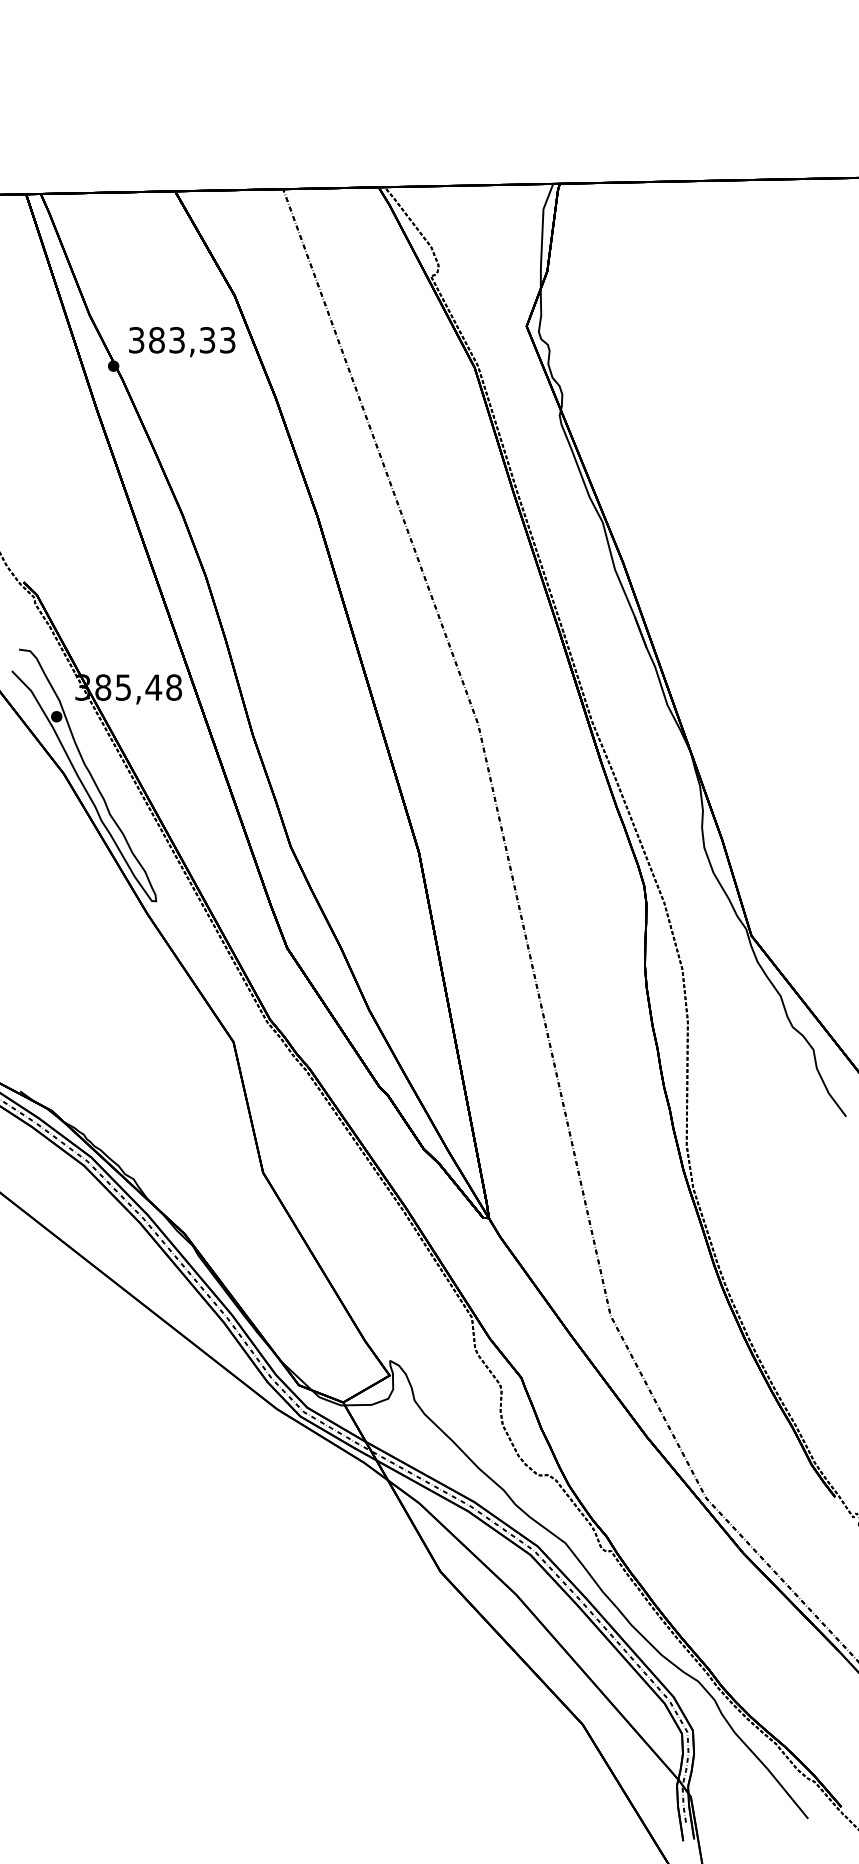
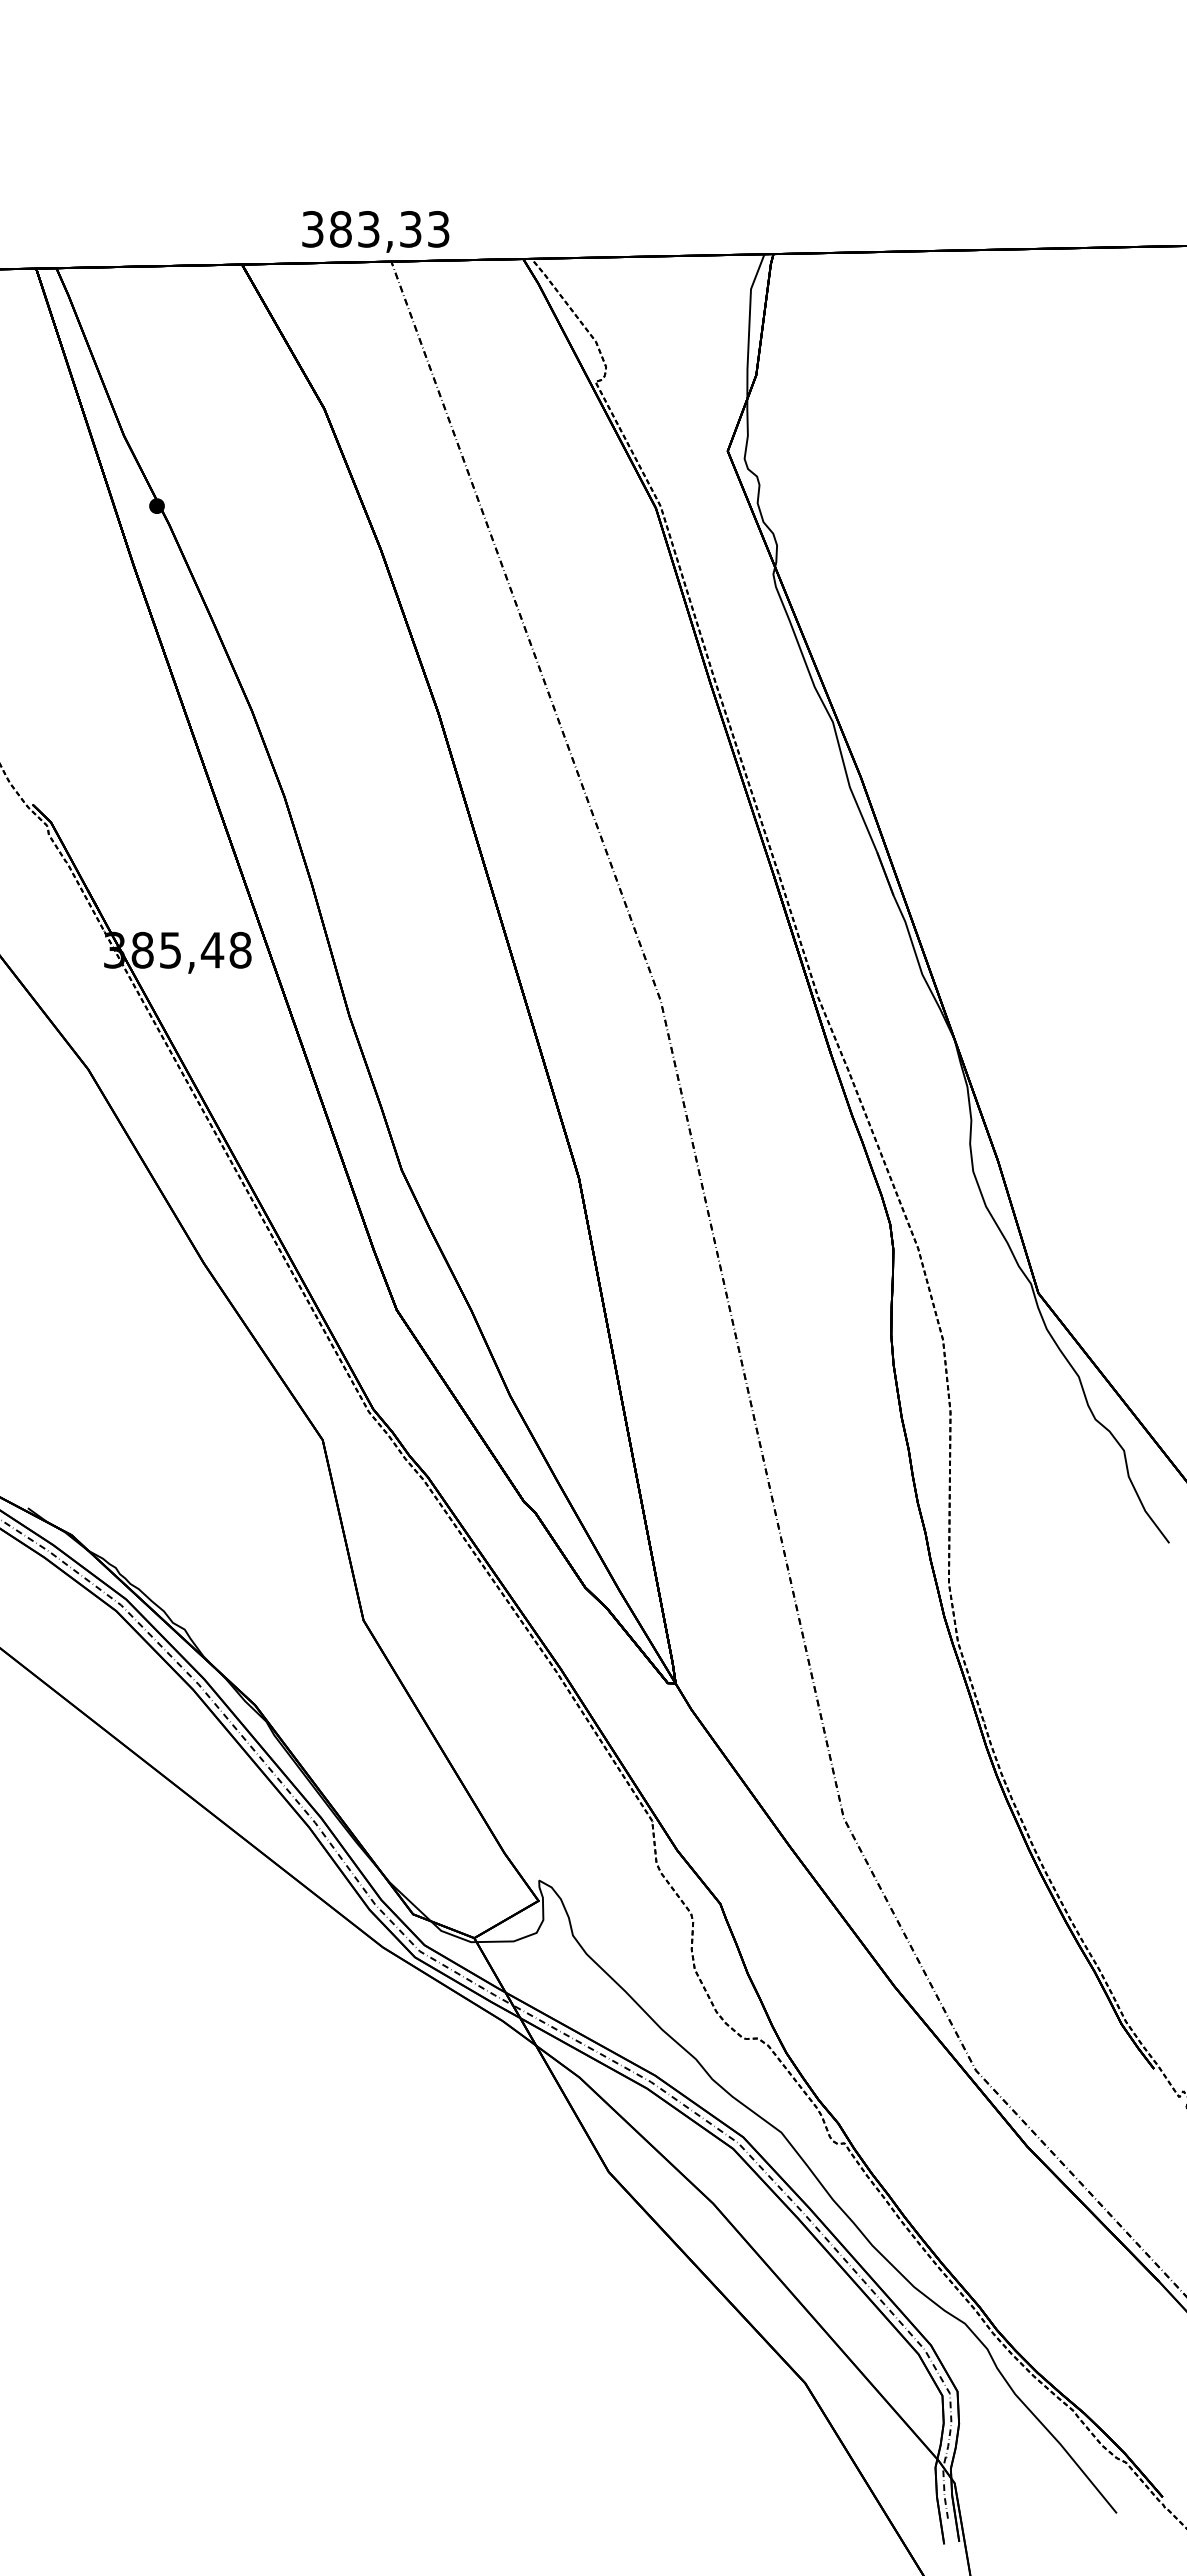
text: (181, 341) -> (375, 231), moved
part: (88, 772) -> (122, 1067), removed

